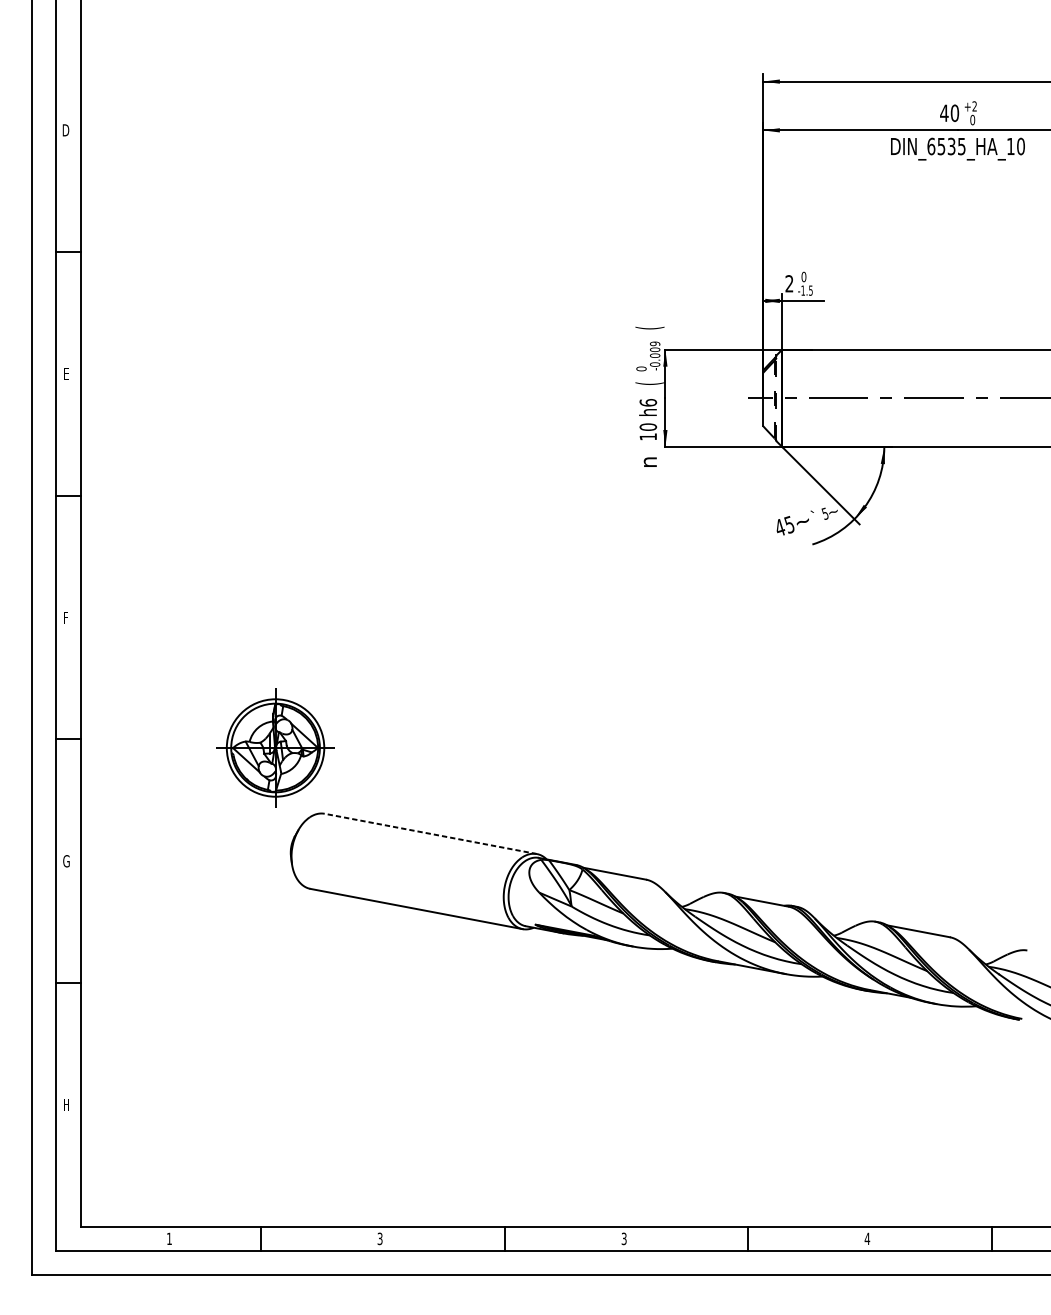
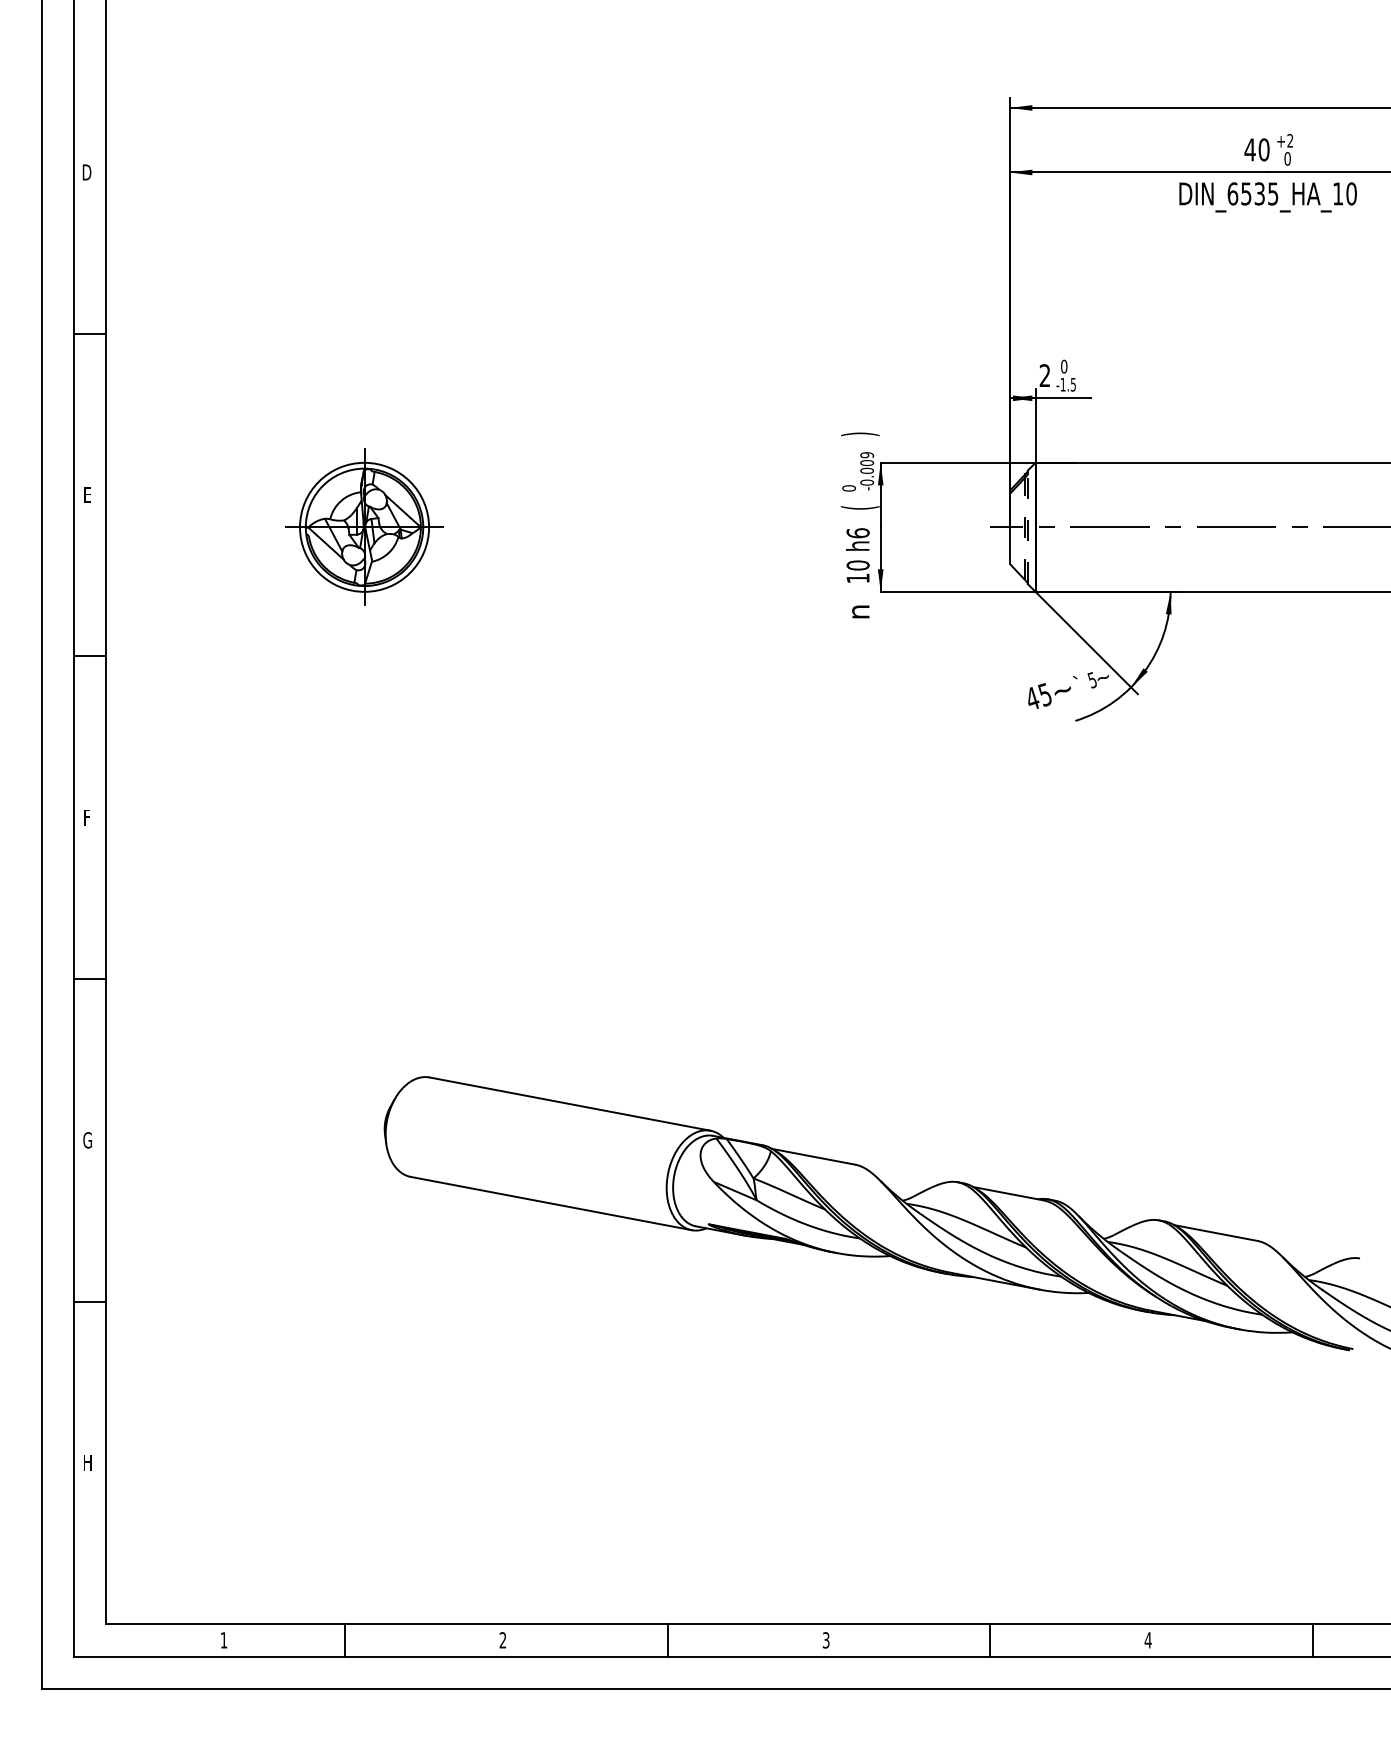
text: (650, 328) -> (860, 434), ( -> )
part: (275, 747) -> (364, 526), moved
line: (430, 834) -> (569, 1104), dashed -> solid
text: (379, 1239) -> (502, 1640), 3 -> 2

